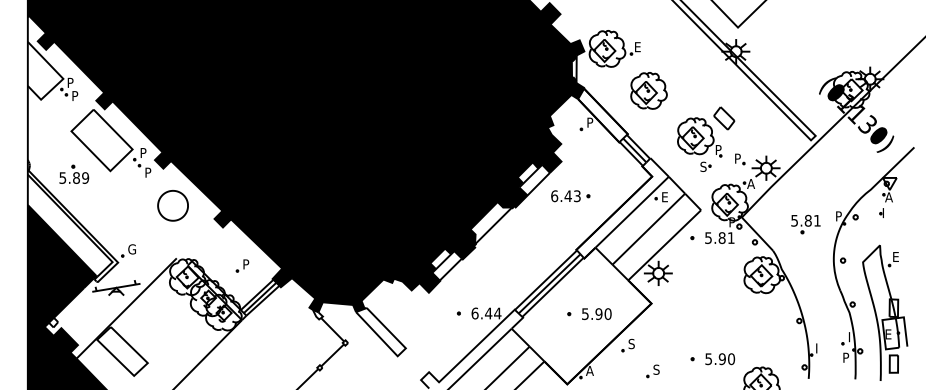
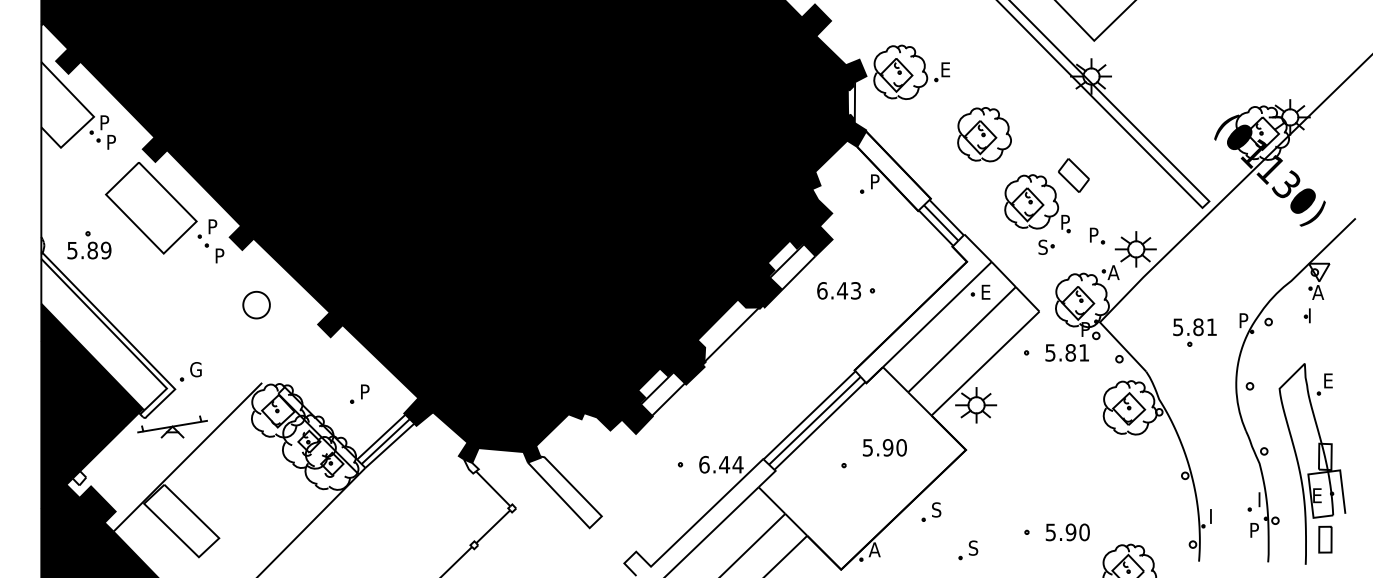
part: (648, 90) -> (983, 134), moved
part: (74, 173) -> (89, 243), moved
part: (172, 205) -> (255, 304), size x0.6
text: (596, 314) -> (884, 448), moved

